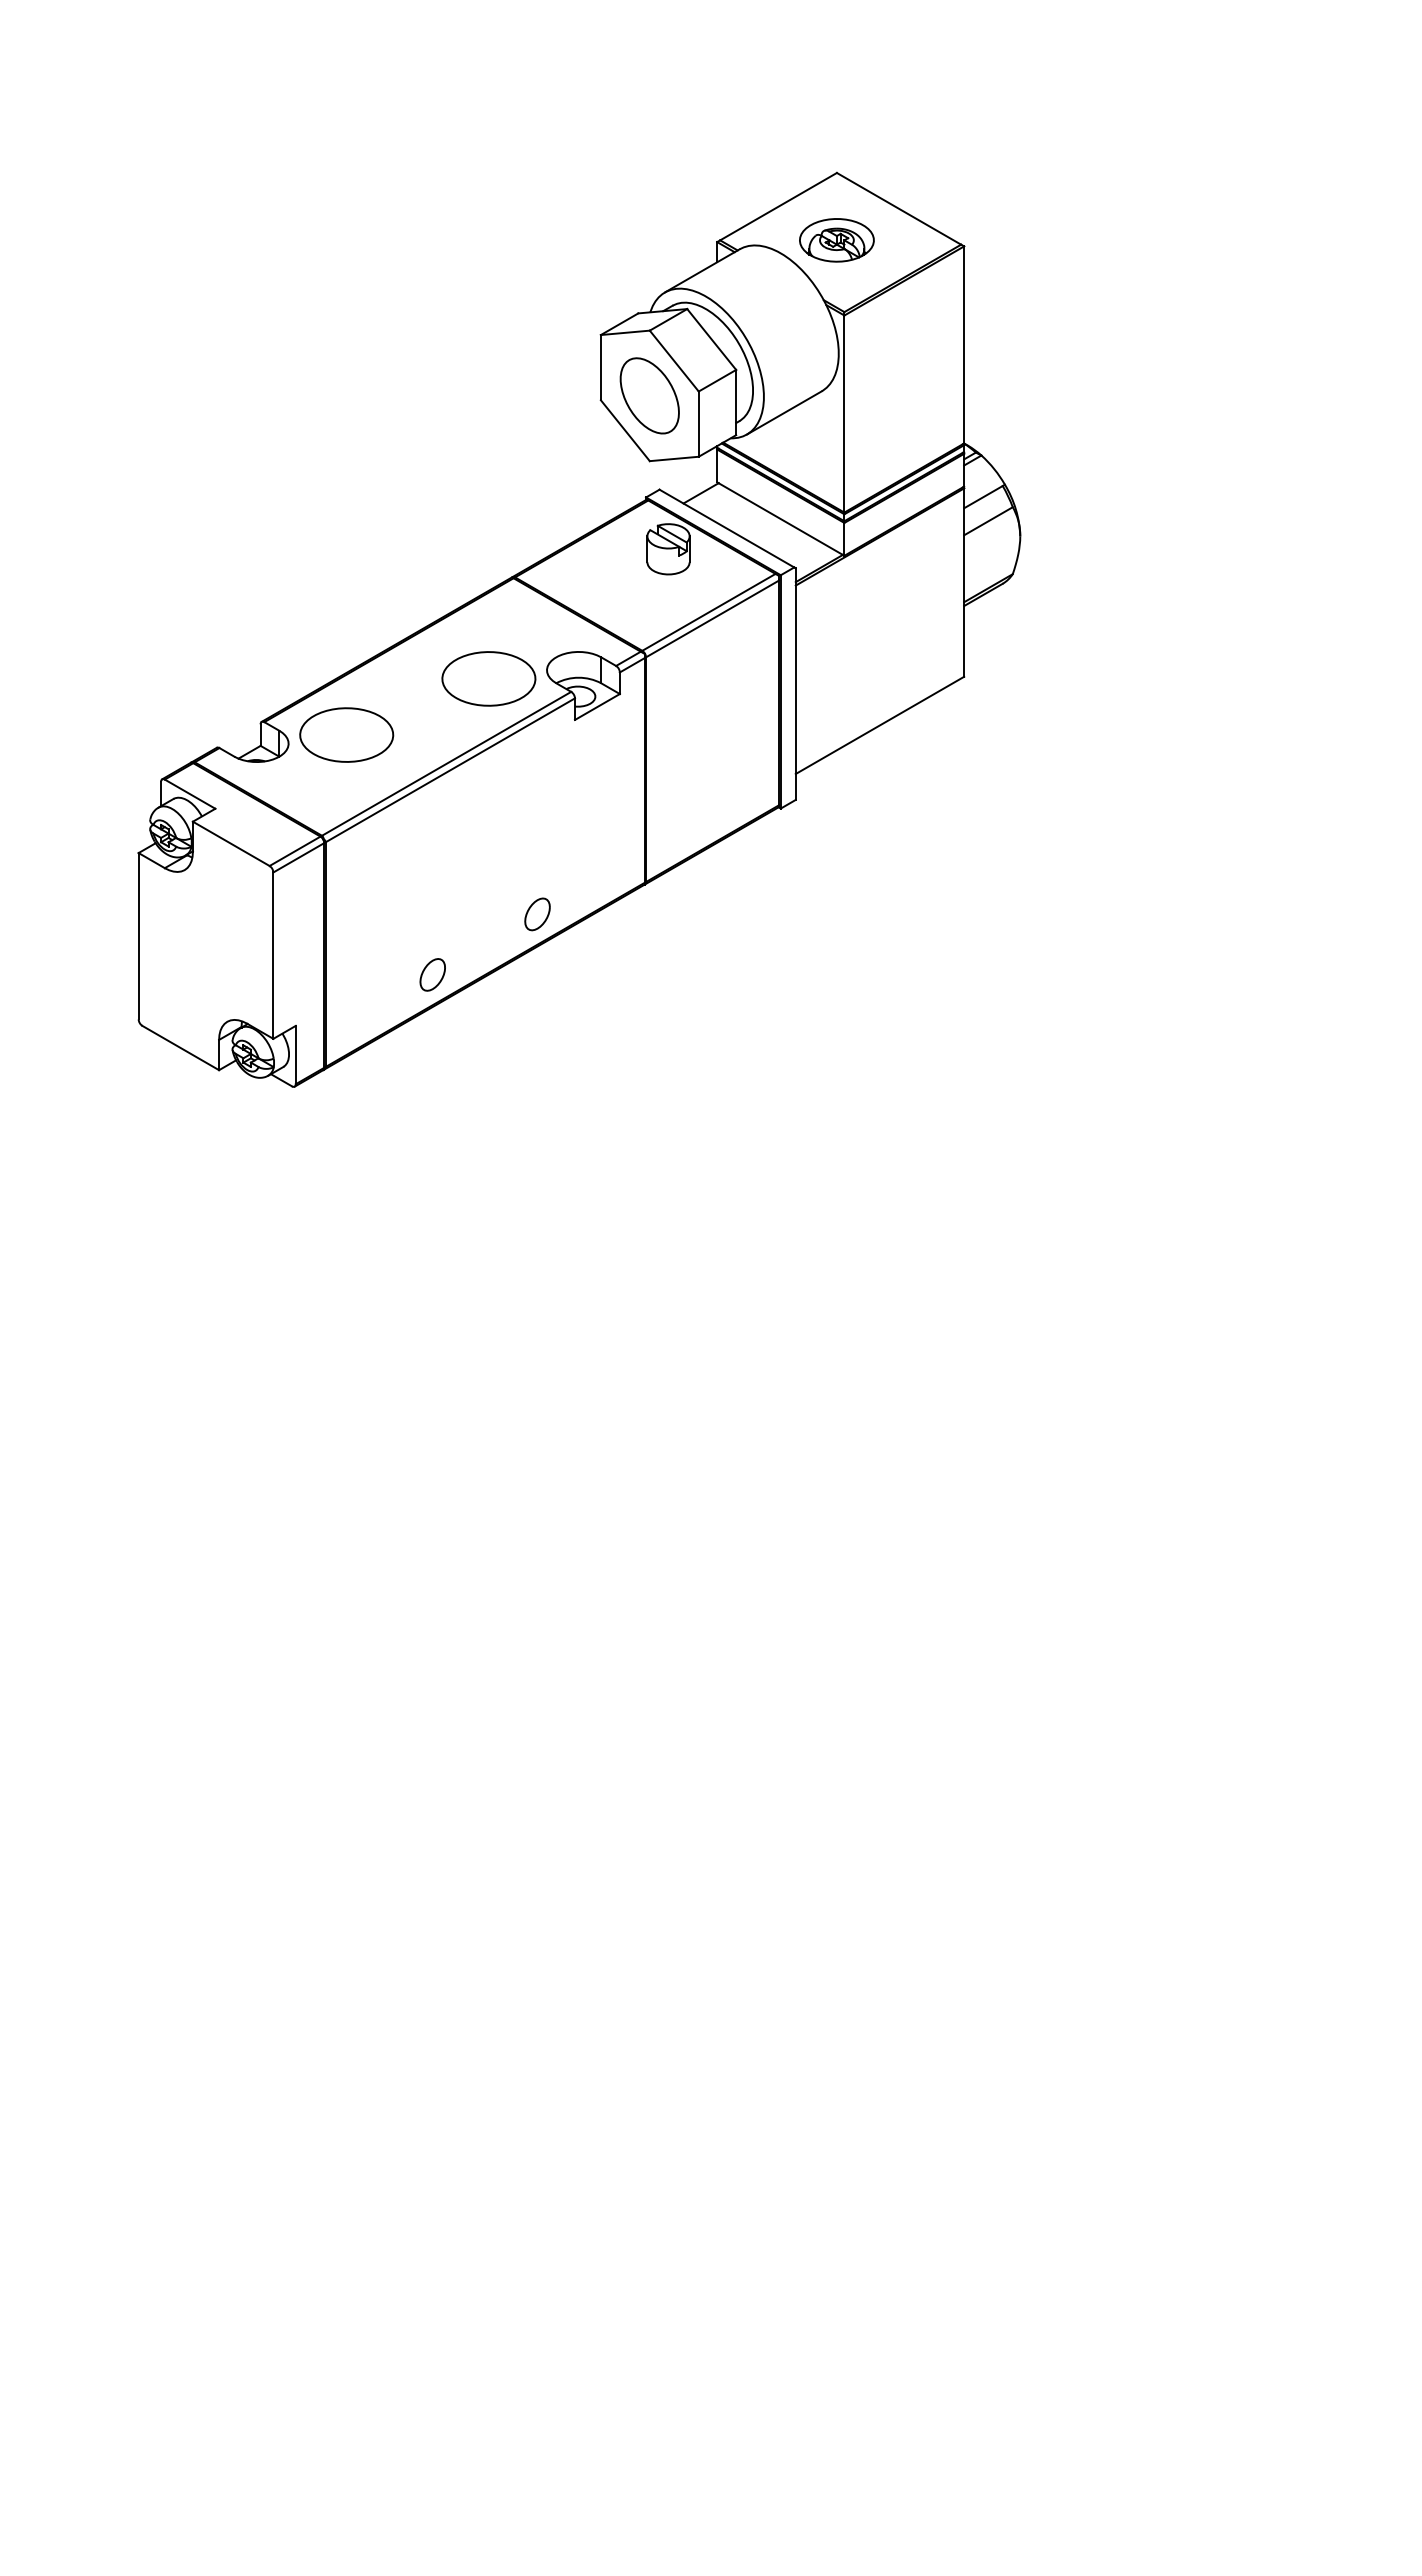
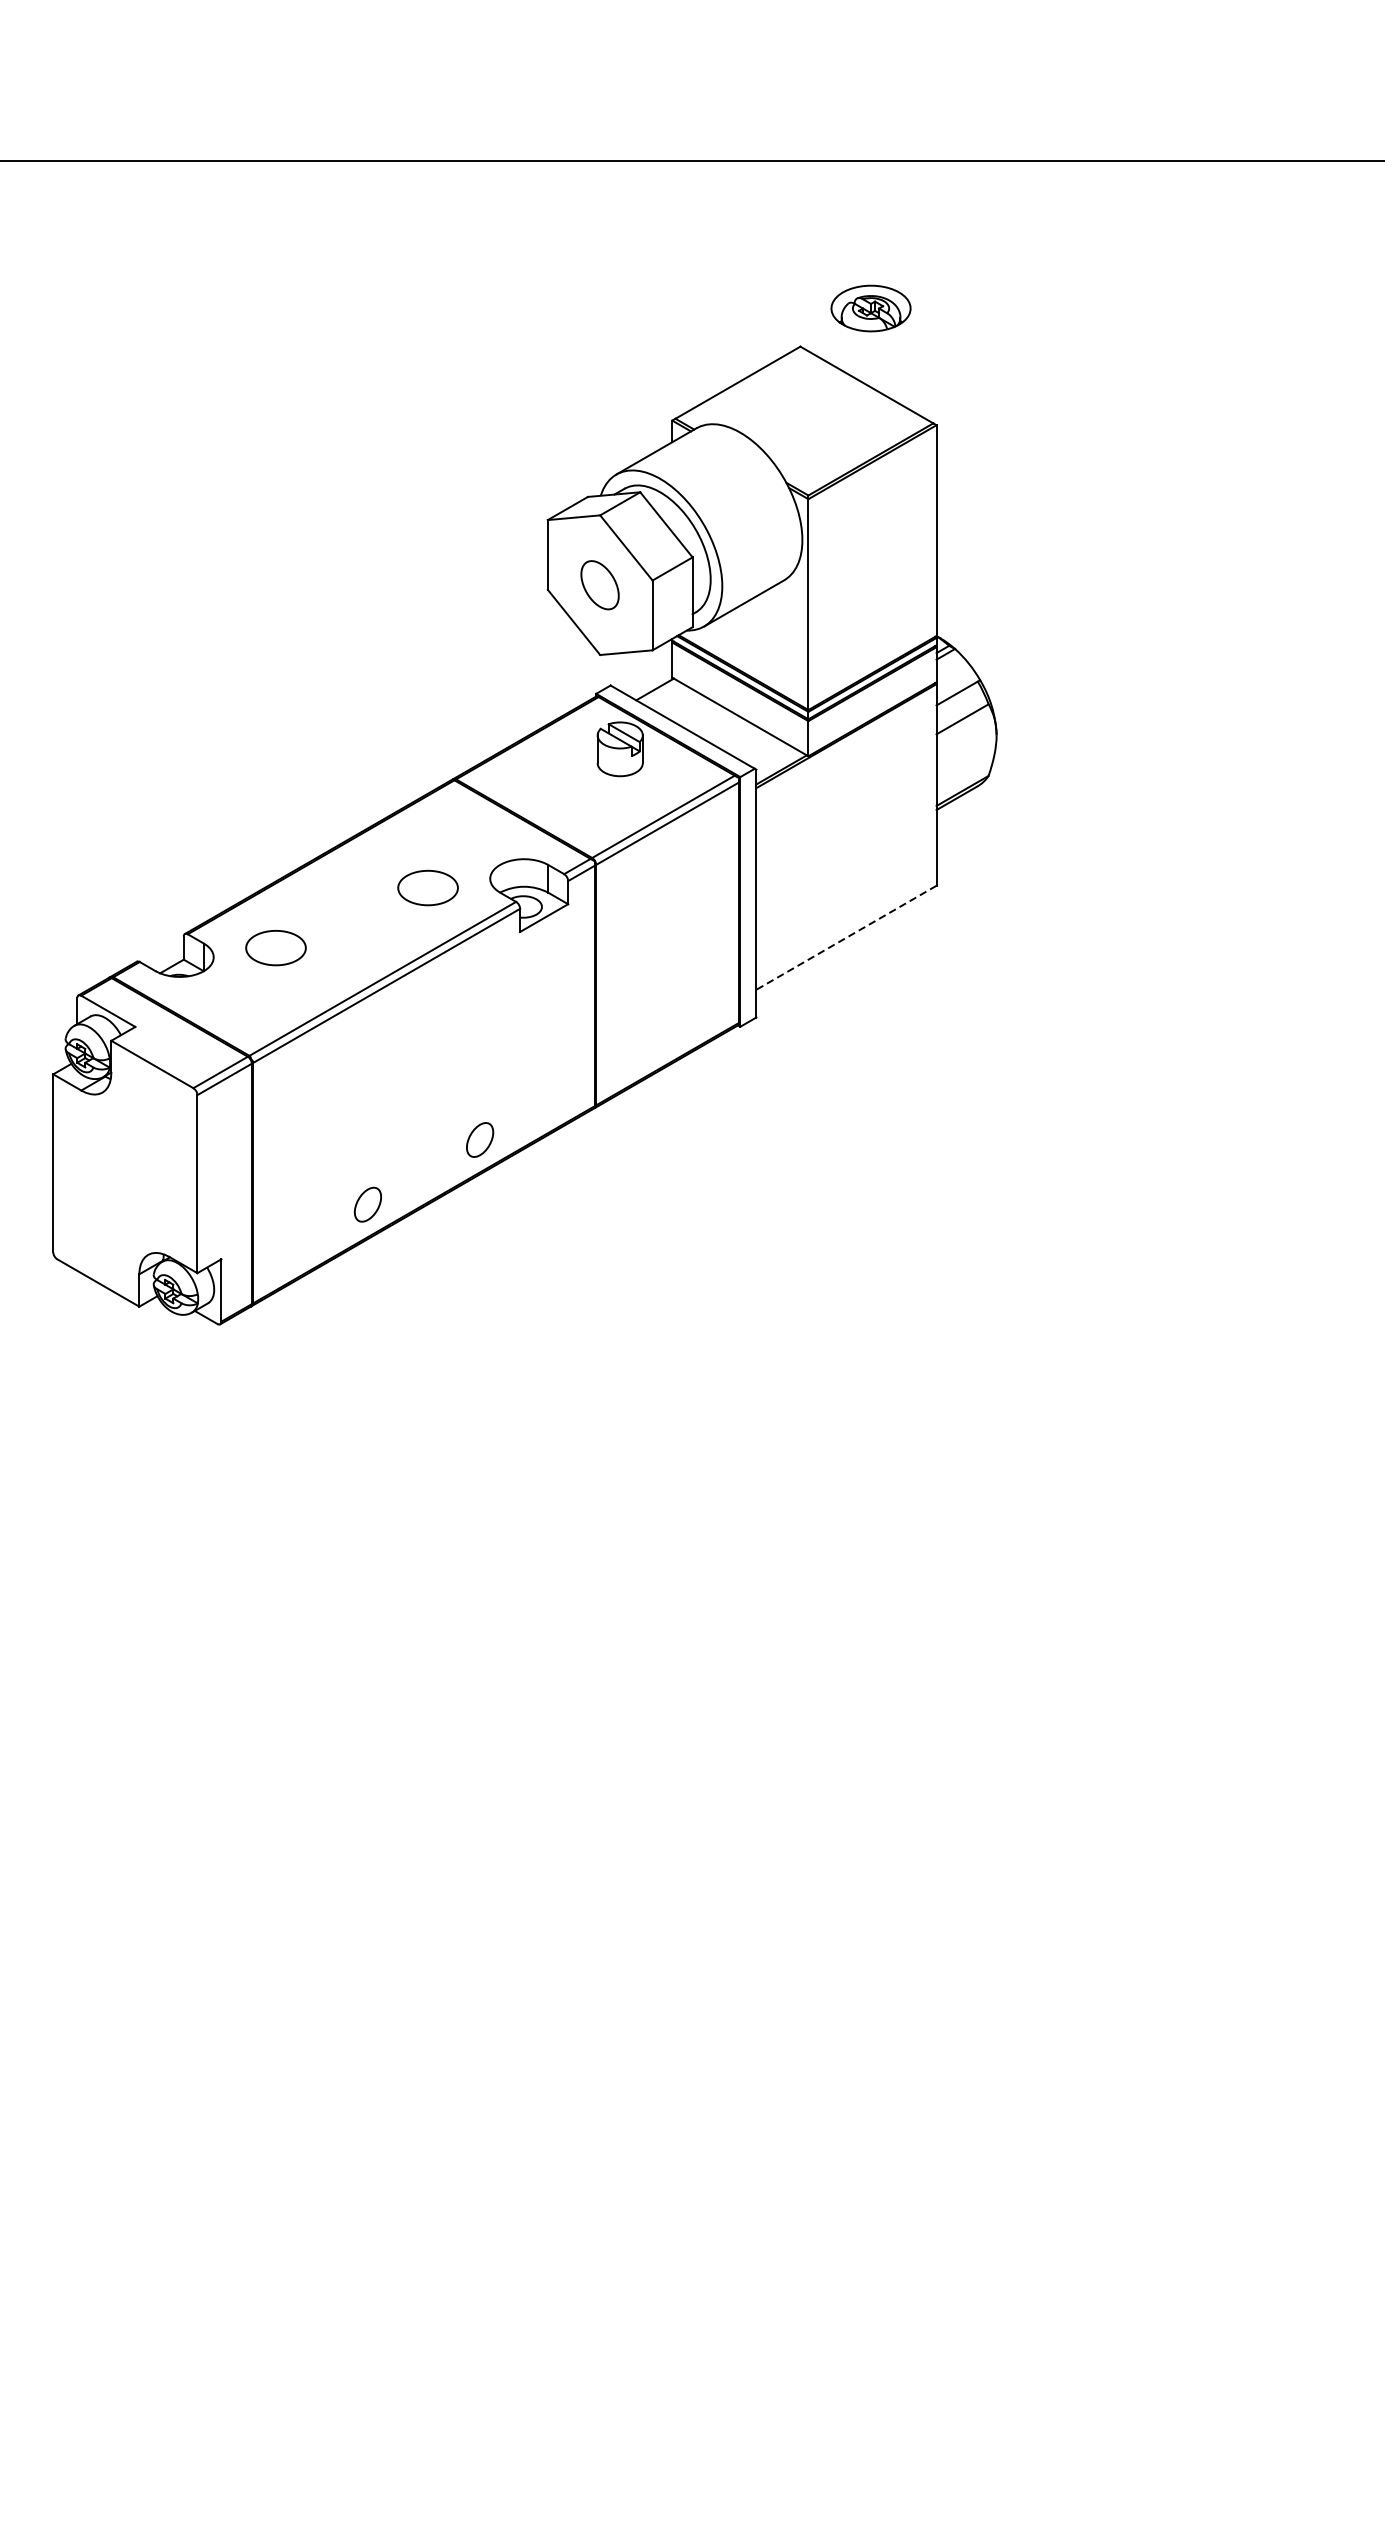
part: (836, 240) -> (870, 308), moved
part: (649, 395) -> (599, 584), size x0.6
part: (488, 678) -> (427, 887), size x0.6
line: (879, 725) -> (845, 937), solid -> dashed
part: (346, 734) -> (275, 947), size x0.6

